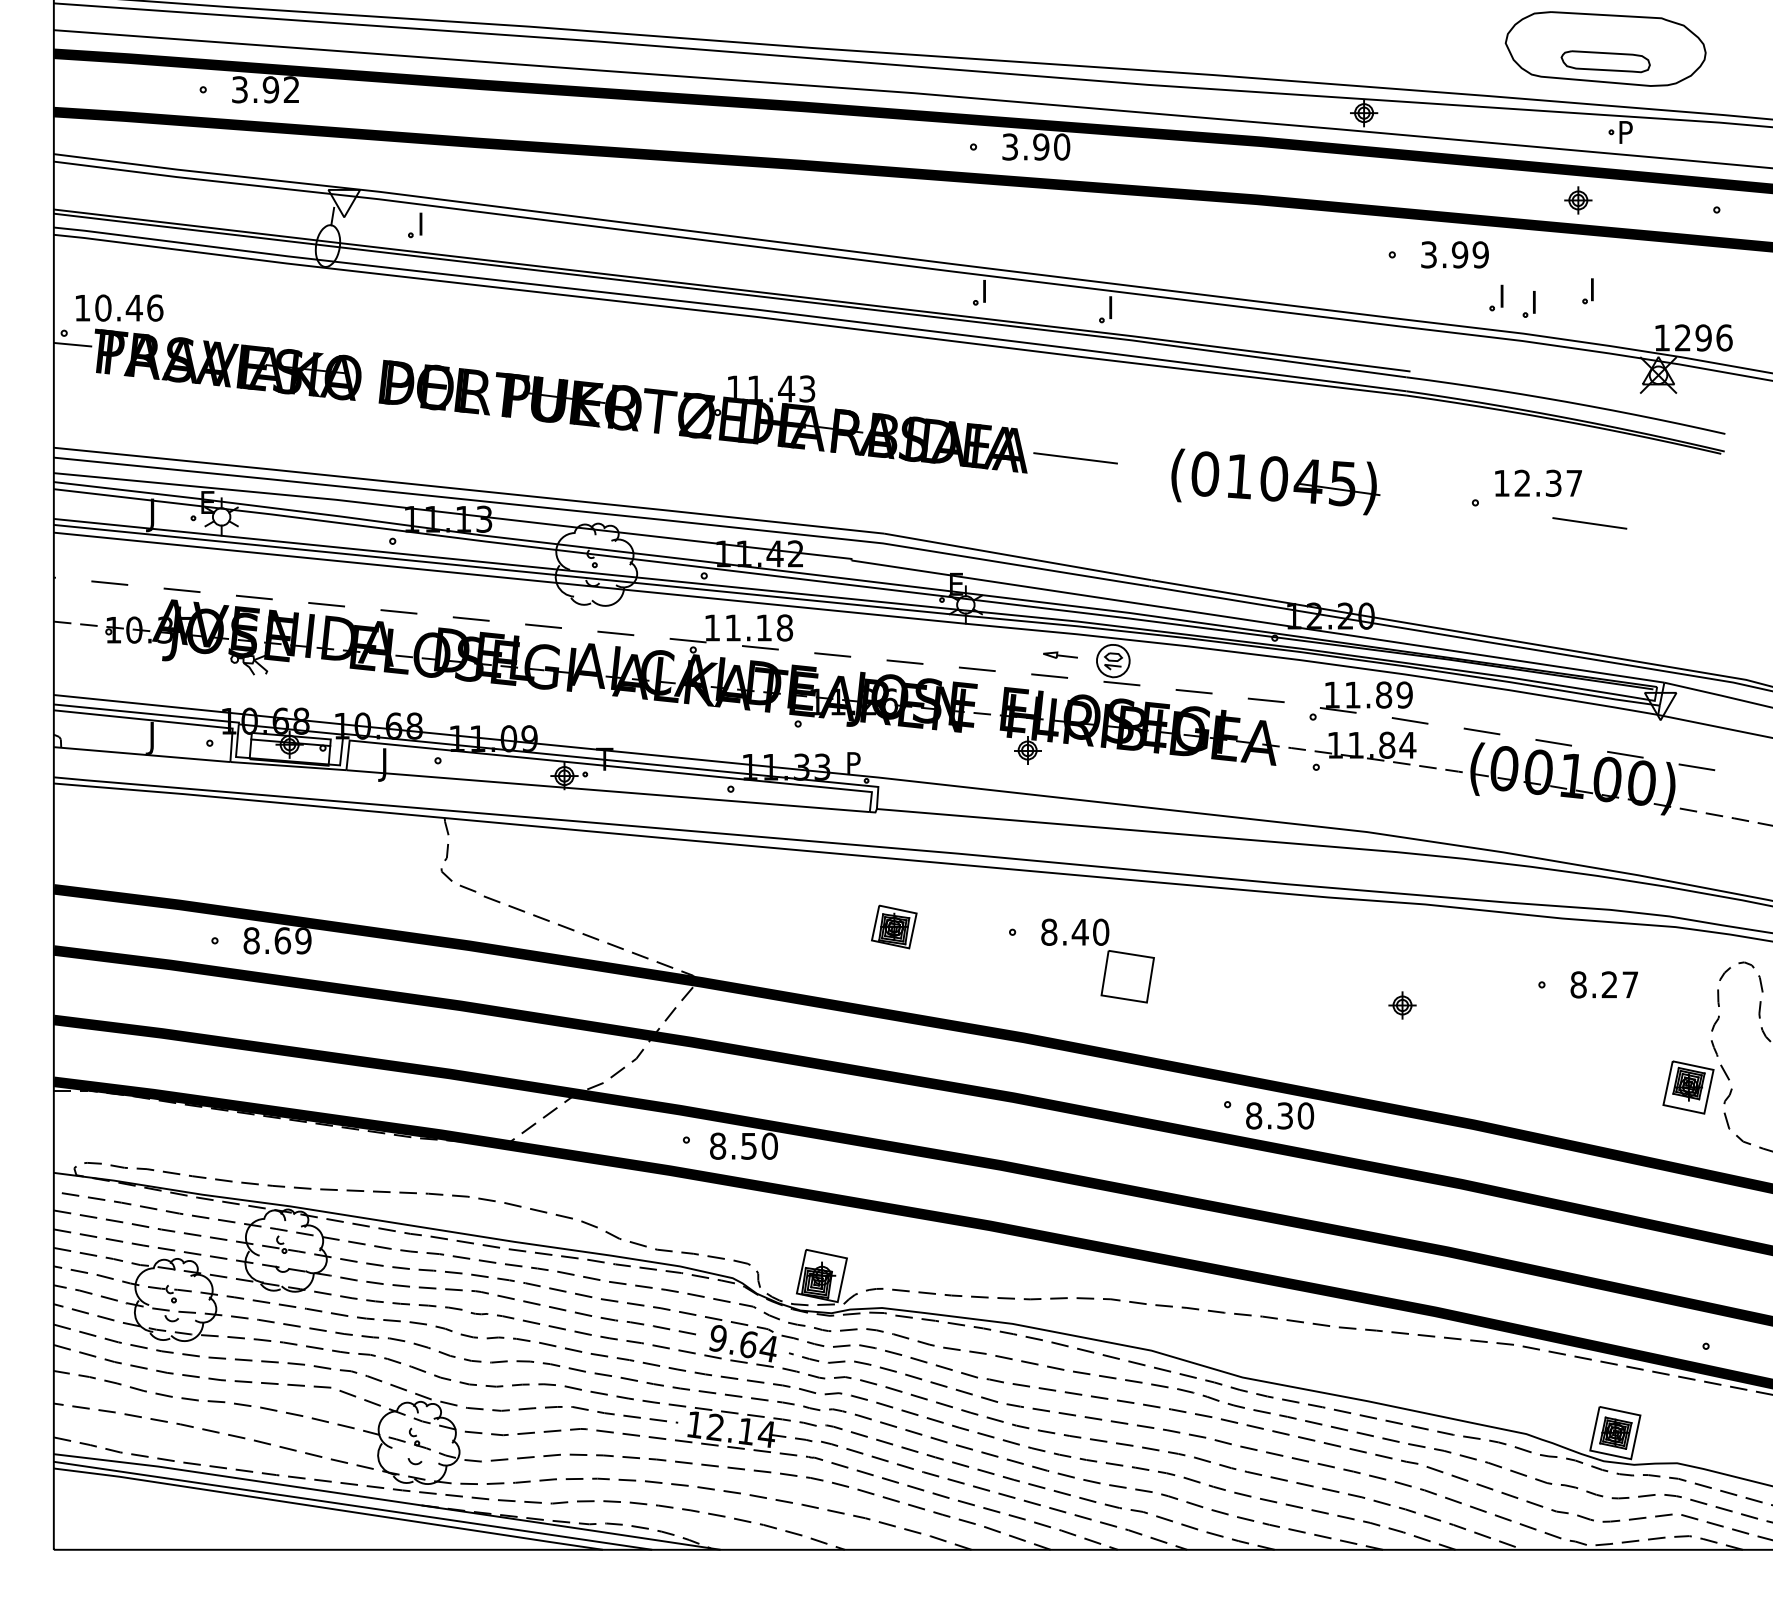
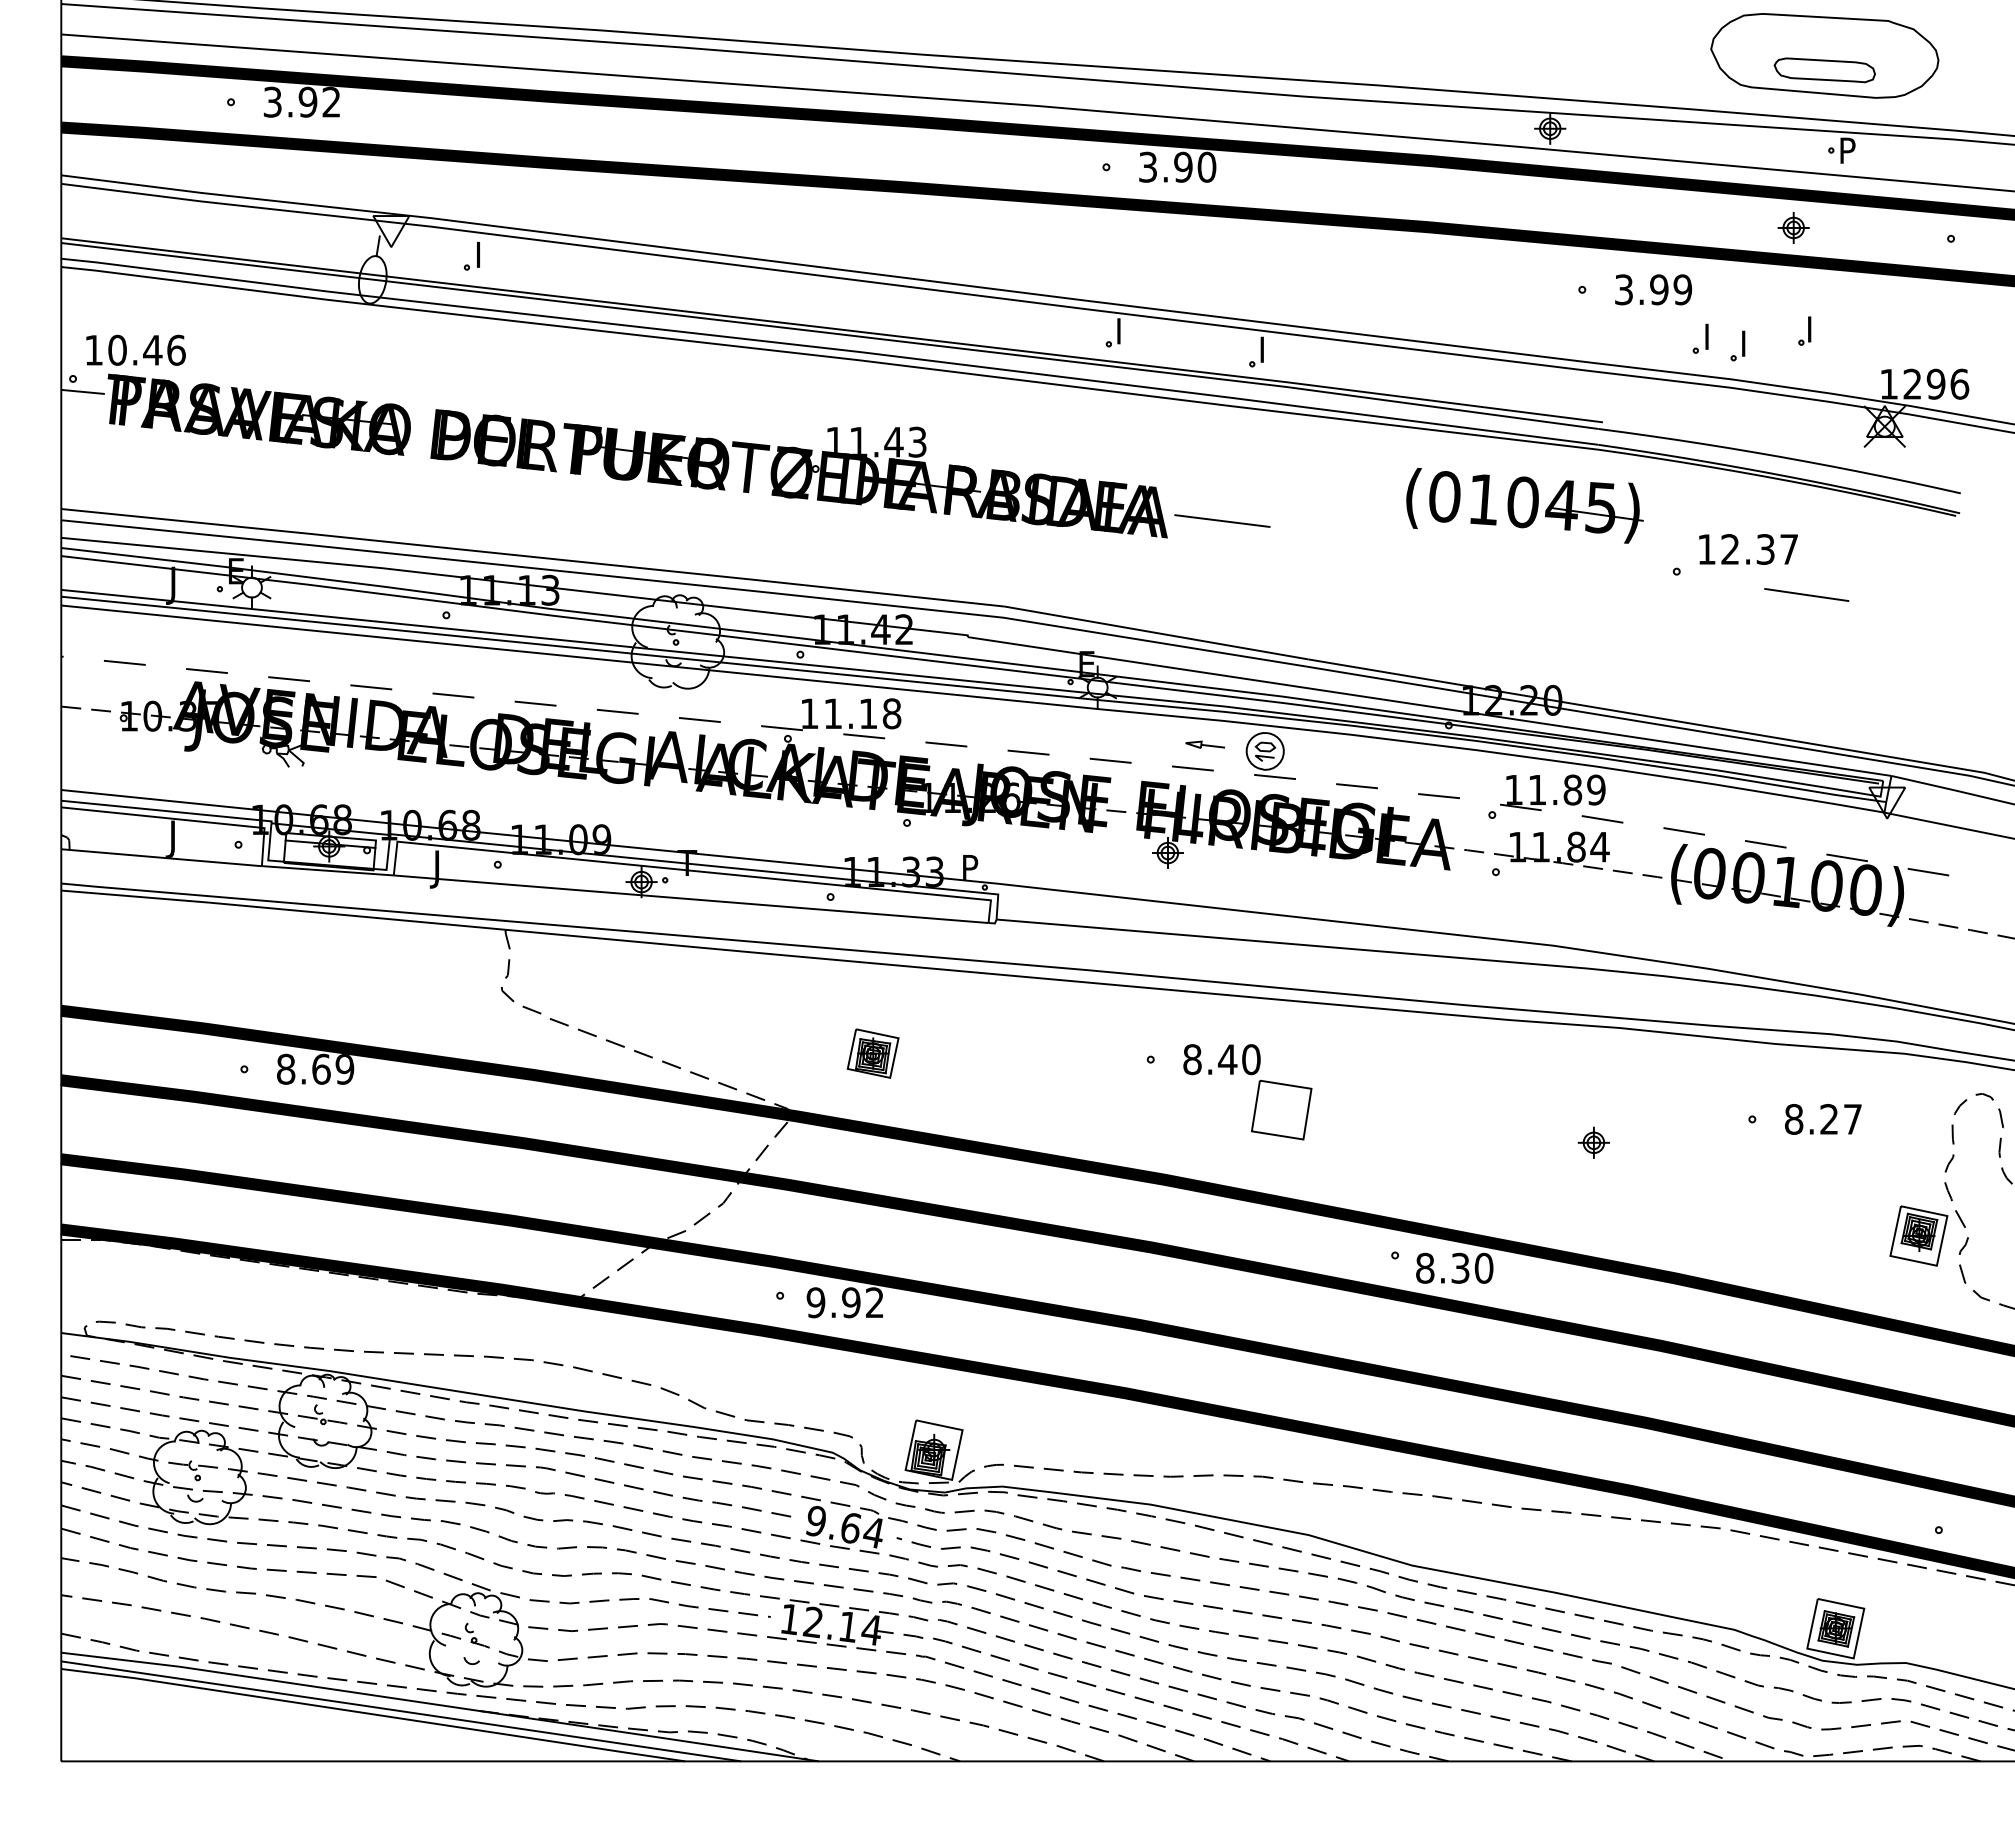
part: (1275, 481) -> (1524, 505), moved
part: (894, 926) -> (873, 1053), moved
text: (743, 1145) -> (844, 1301), 8.50 -> 9.92

